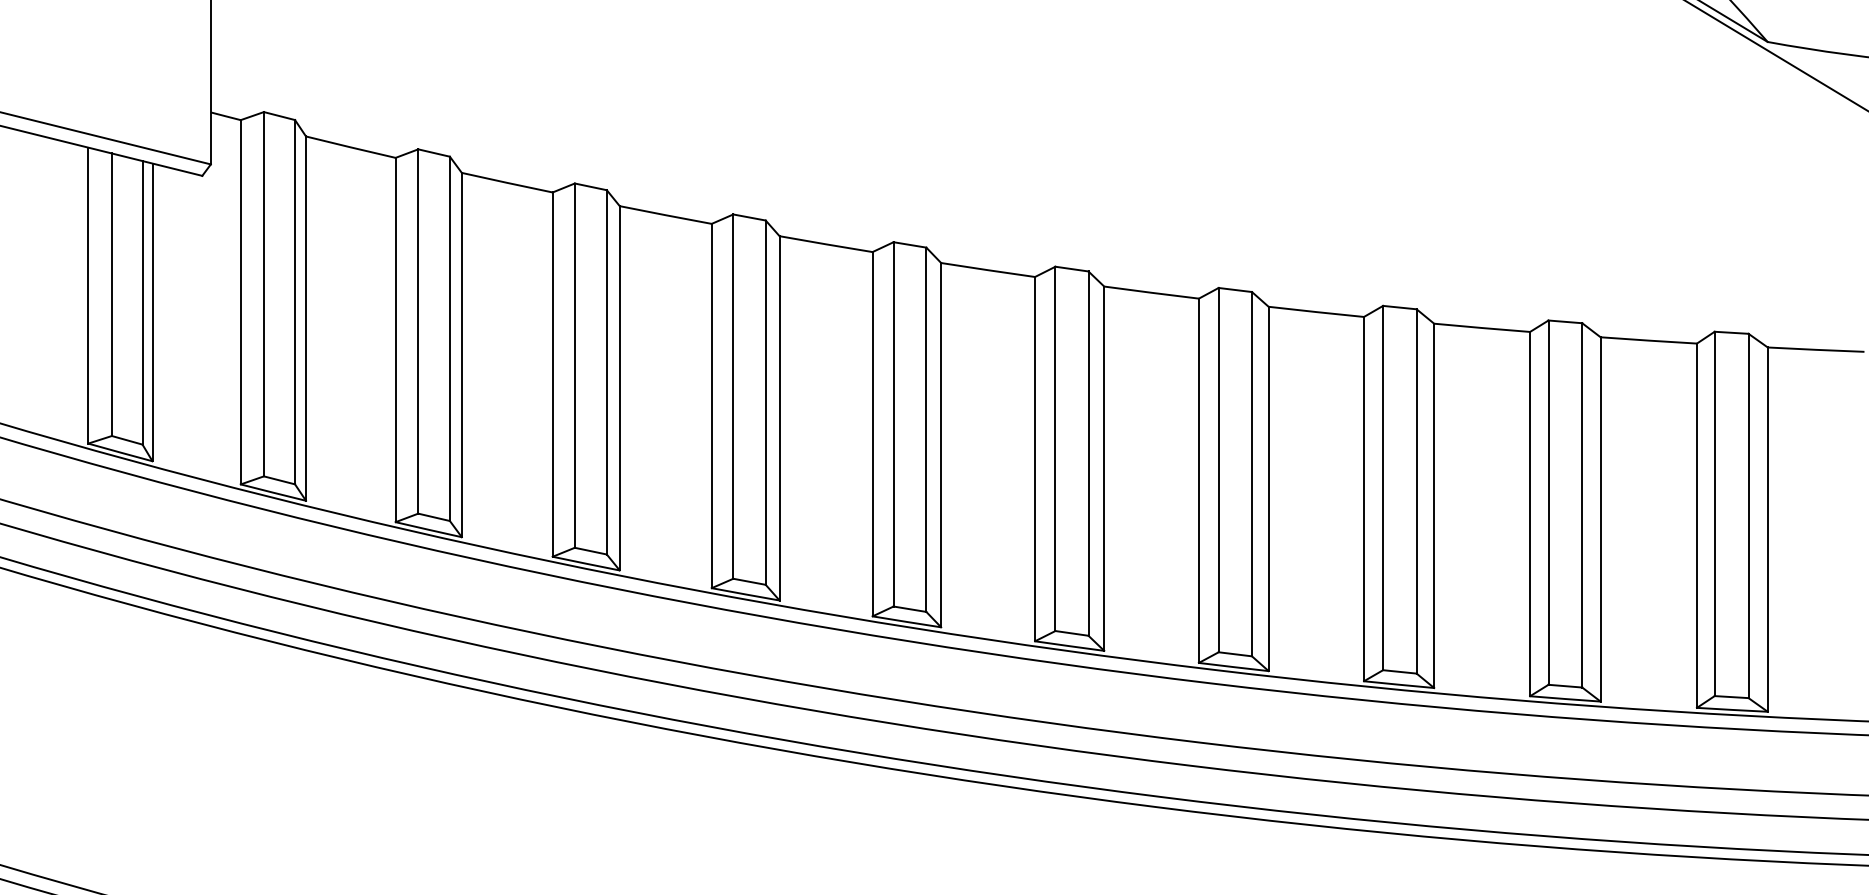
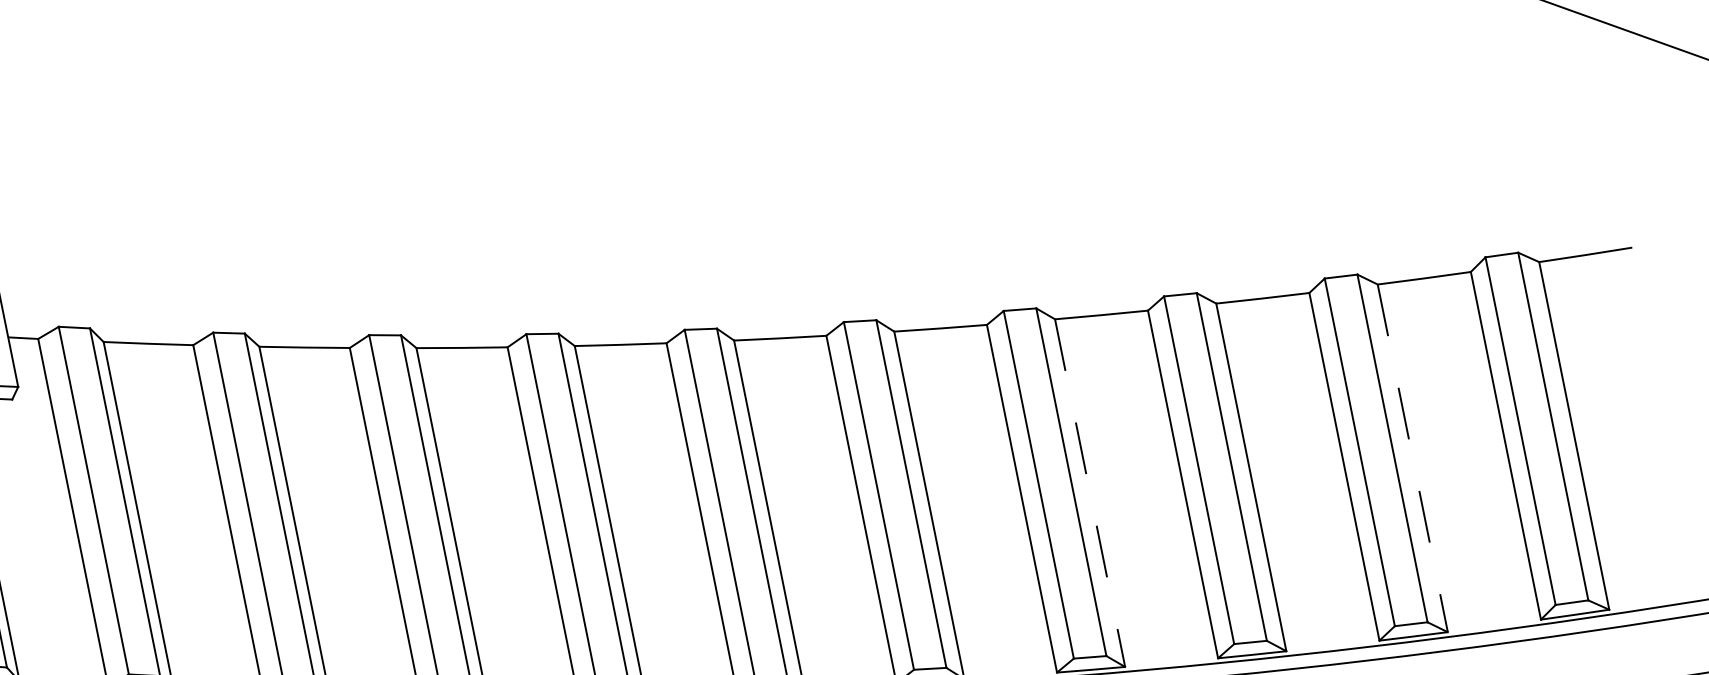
line: (1268, 489) -> (1090, 493), solid -> dashed
line: (1600, 519) -> (1412, 458), solid -> dashed

